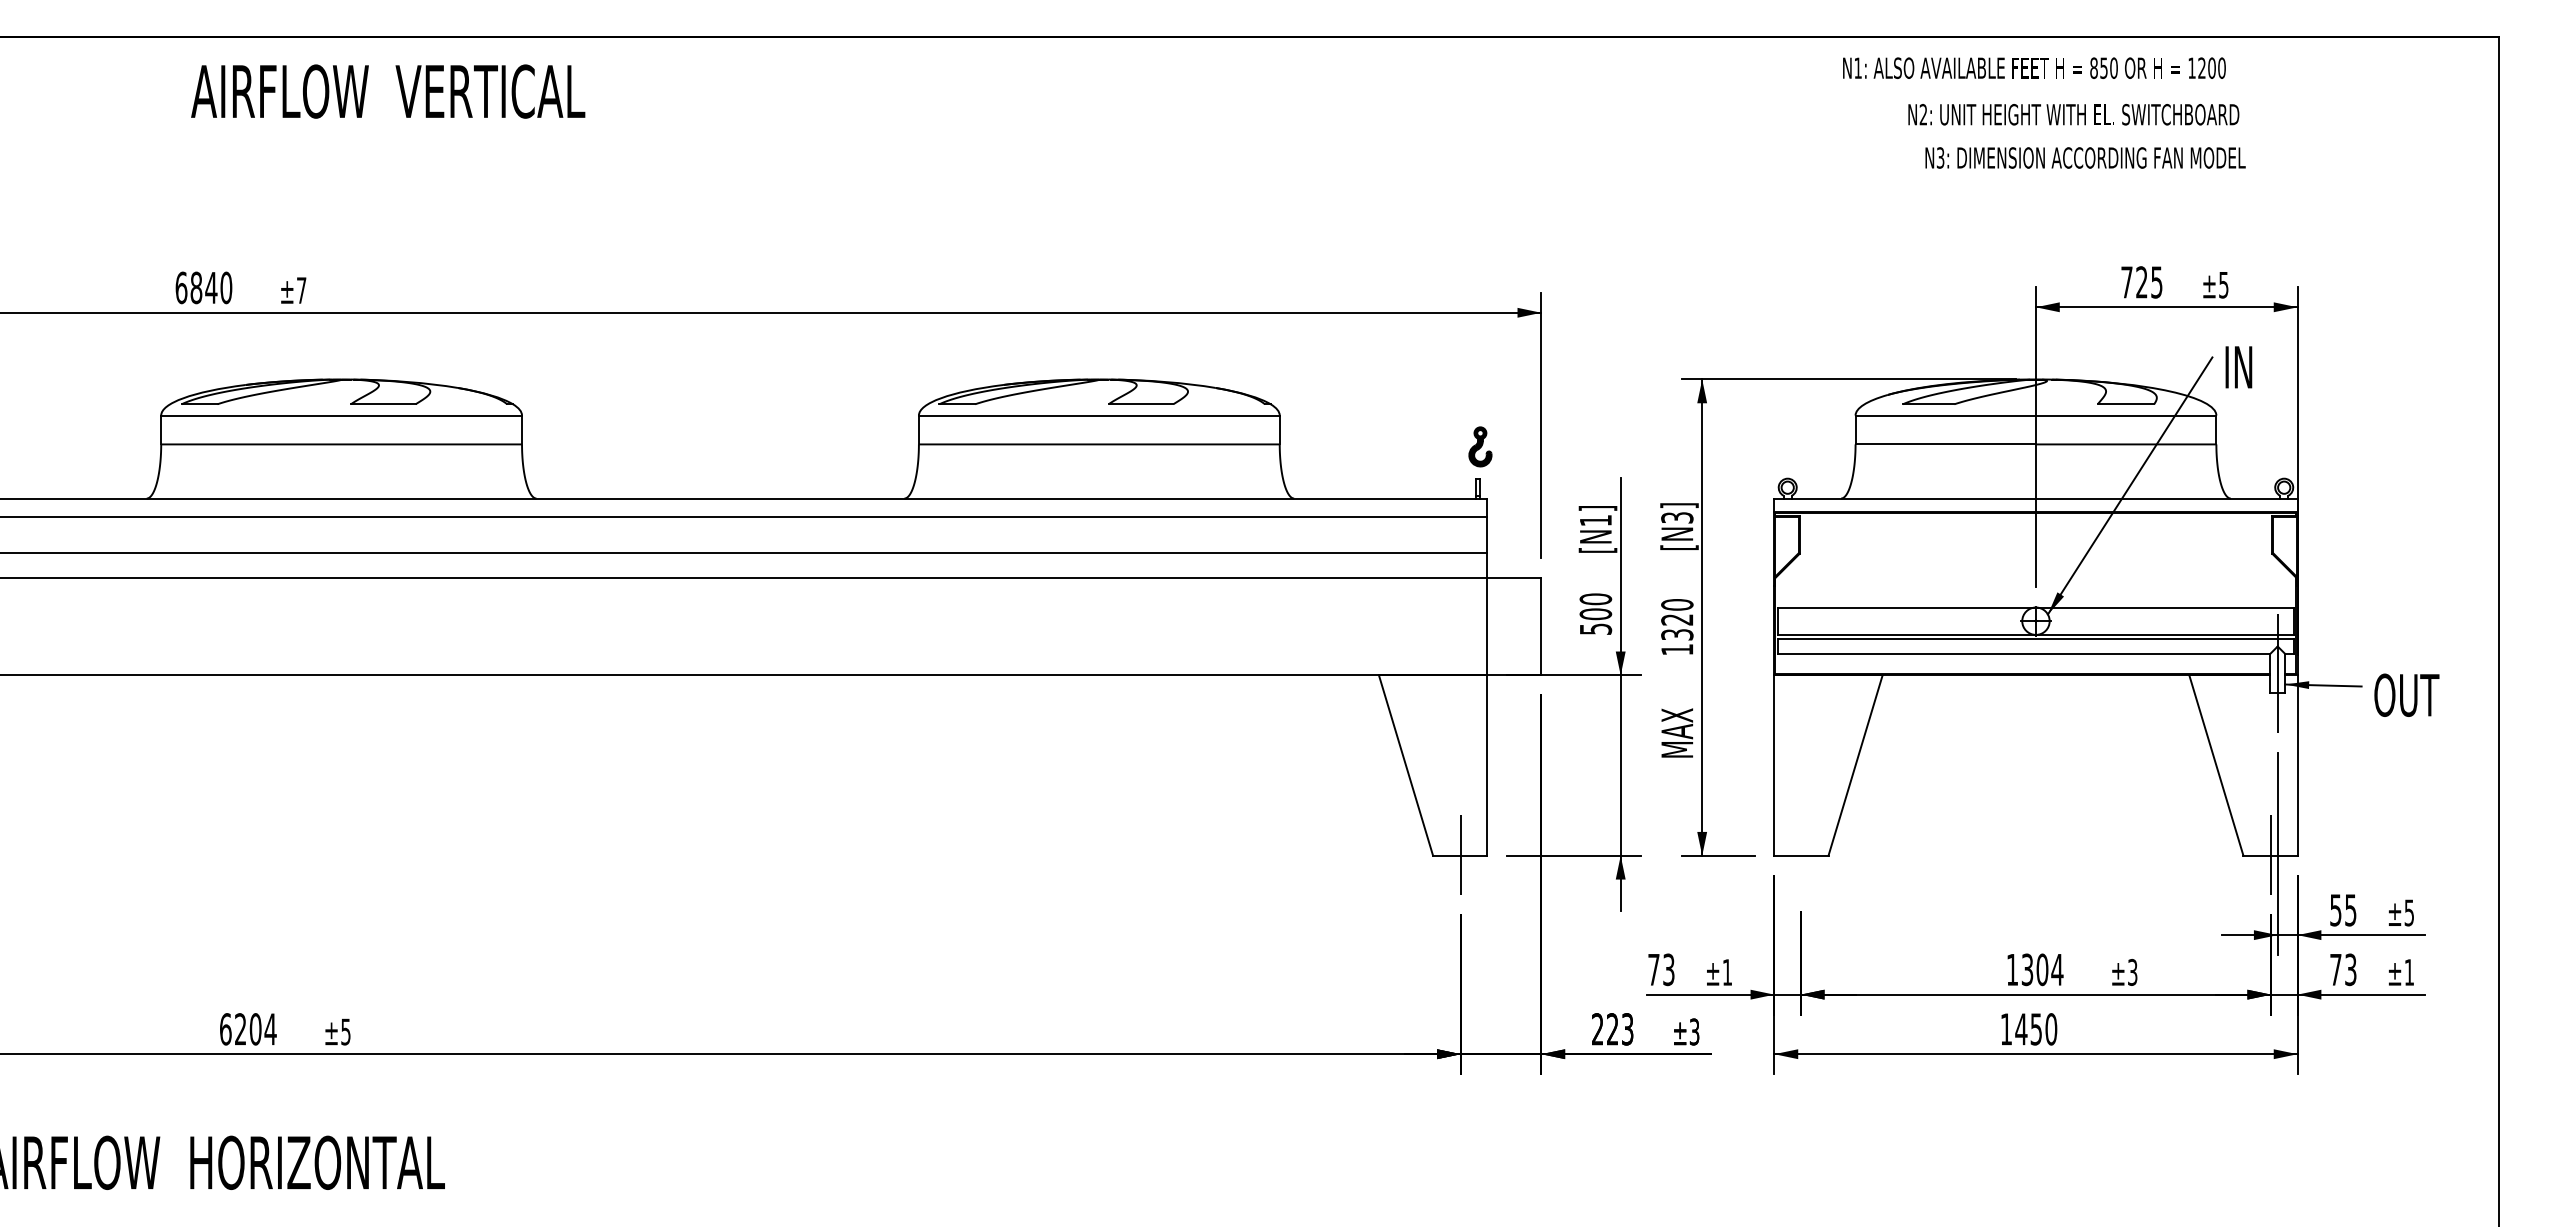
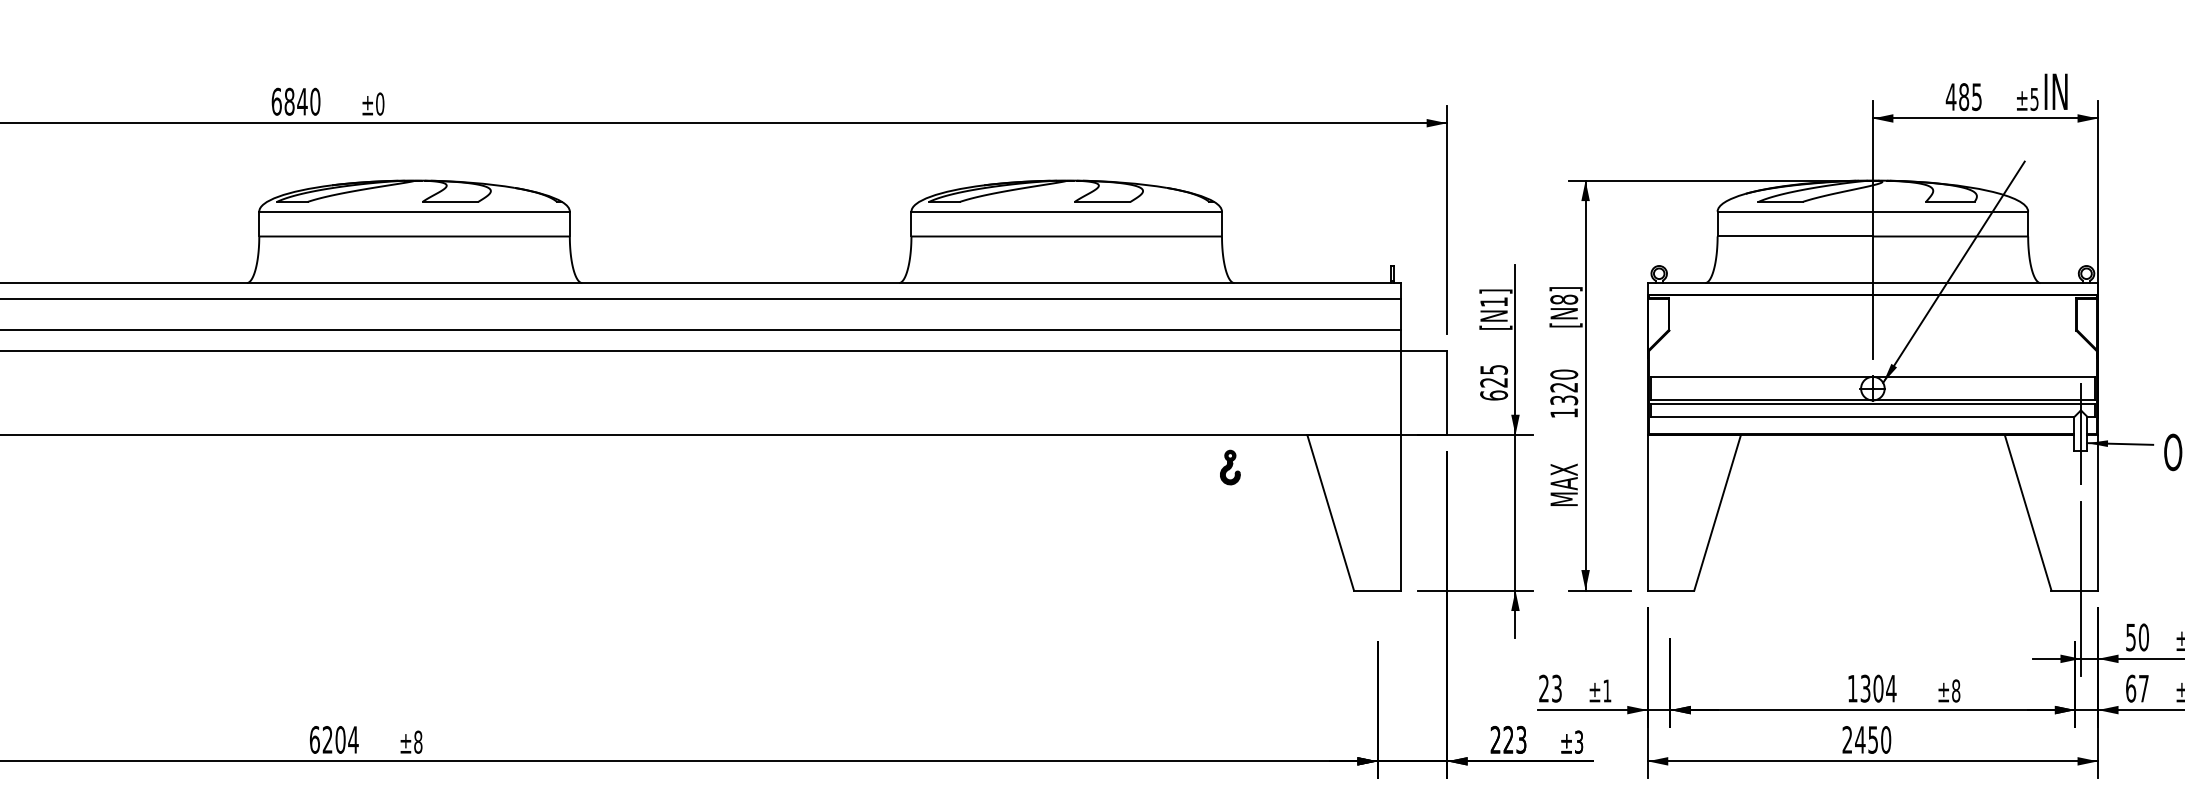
text: (2133, 282) -> (1956, 97), 725 -> 485
text: (301, 290) -> (380, 104), ±7 -> ±0
text: (2238, 367) -> (2055, 91), moved
part: (1480, 446) -> (1230, 467), moved
text: (1677, 517) -> (1564, 299), [N3] -> [N8]
text: (1595, 613) -> (1493, 382), 500 -> 625
line: (1460, 855) -> (1377, 590), removed
line: (2271, 855) -> (2075, 590), removed
text: (2350, 910) -> (2143, 637), 55 -> 50
text: (1653, 969) -> (1543, 688), 73 -> 23
text: (2343, 969) -> (2137, 688), 73 -> 67
text: (2132, 972) -> (1955, 691), ±3 -> ±8
text: (2005, 1029) -> (1846, 740), 1450 -> 2450
text: (345, 1031) -> (417, 741), ±5 -> ±8

